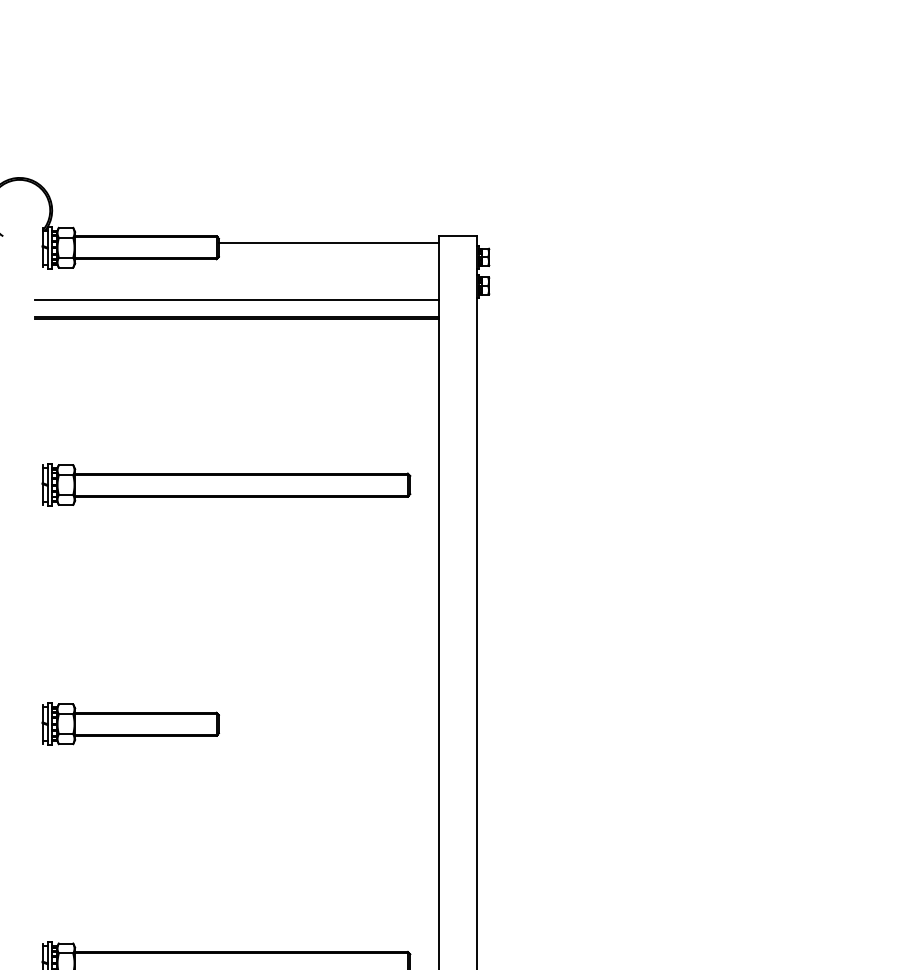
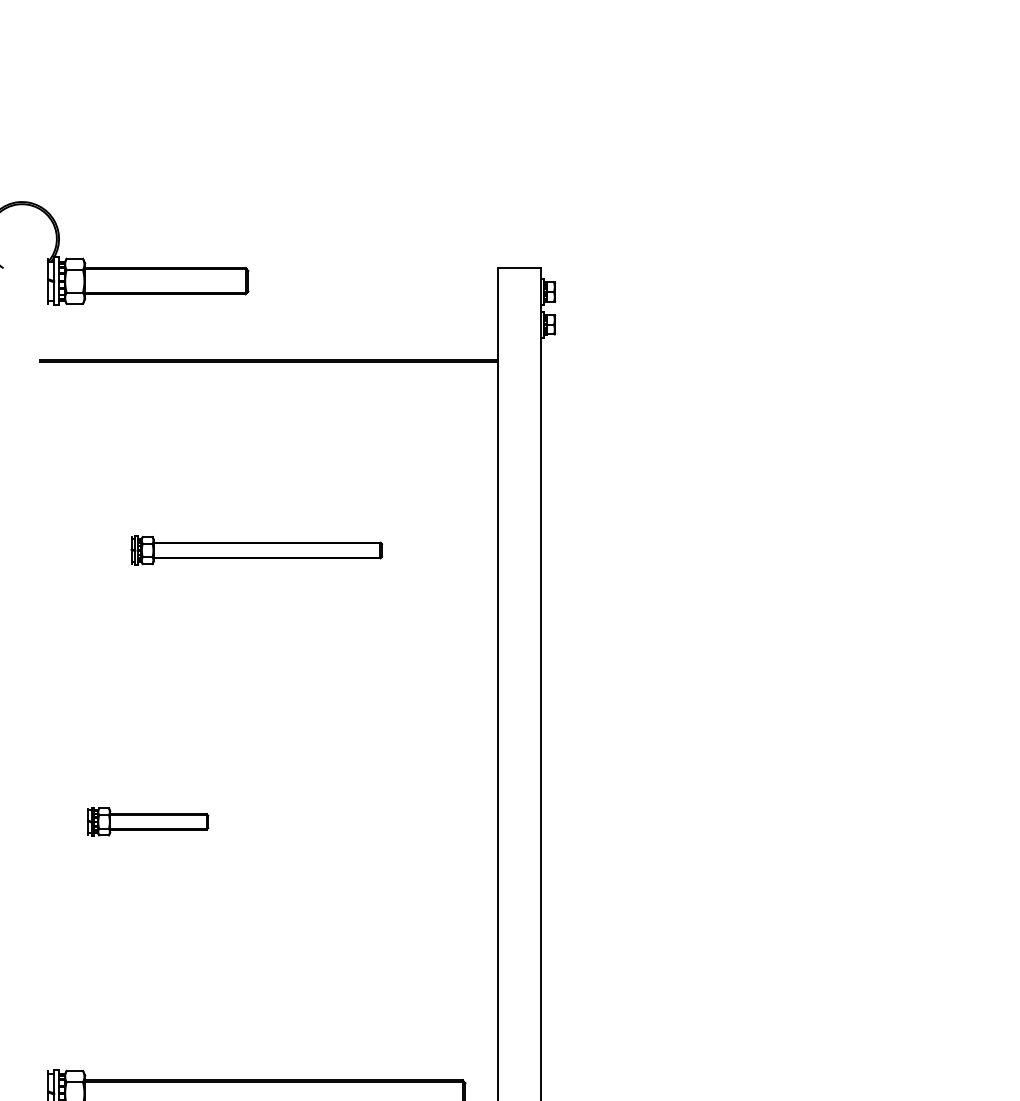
line: (328, 243) -> (372, 276), removed
line: (236, 300) -> (268, 341), removed
part: (226, 484) -> (256, 549), size x0.6
part: (130, 723) -> (147, 821), size x0.6

